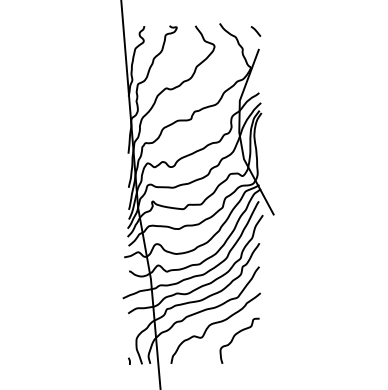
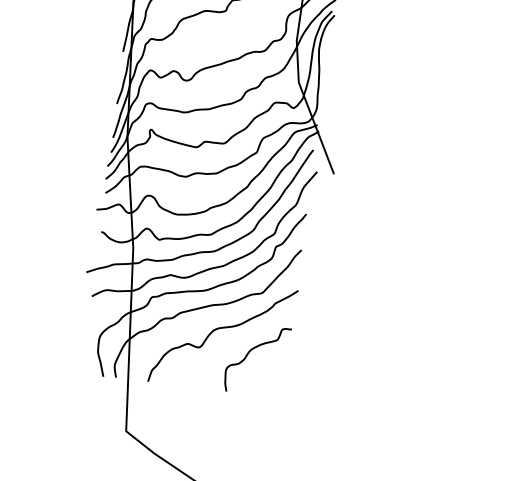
line: (129, 360) -> (84, 368), removed

